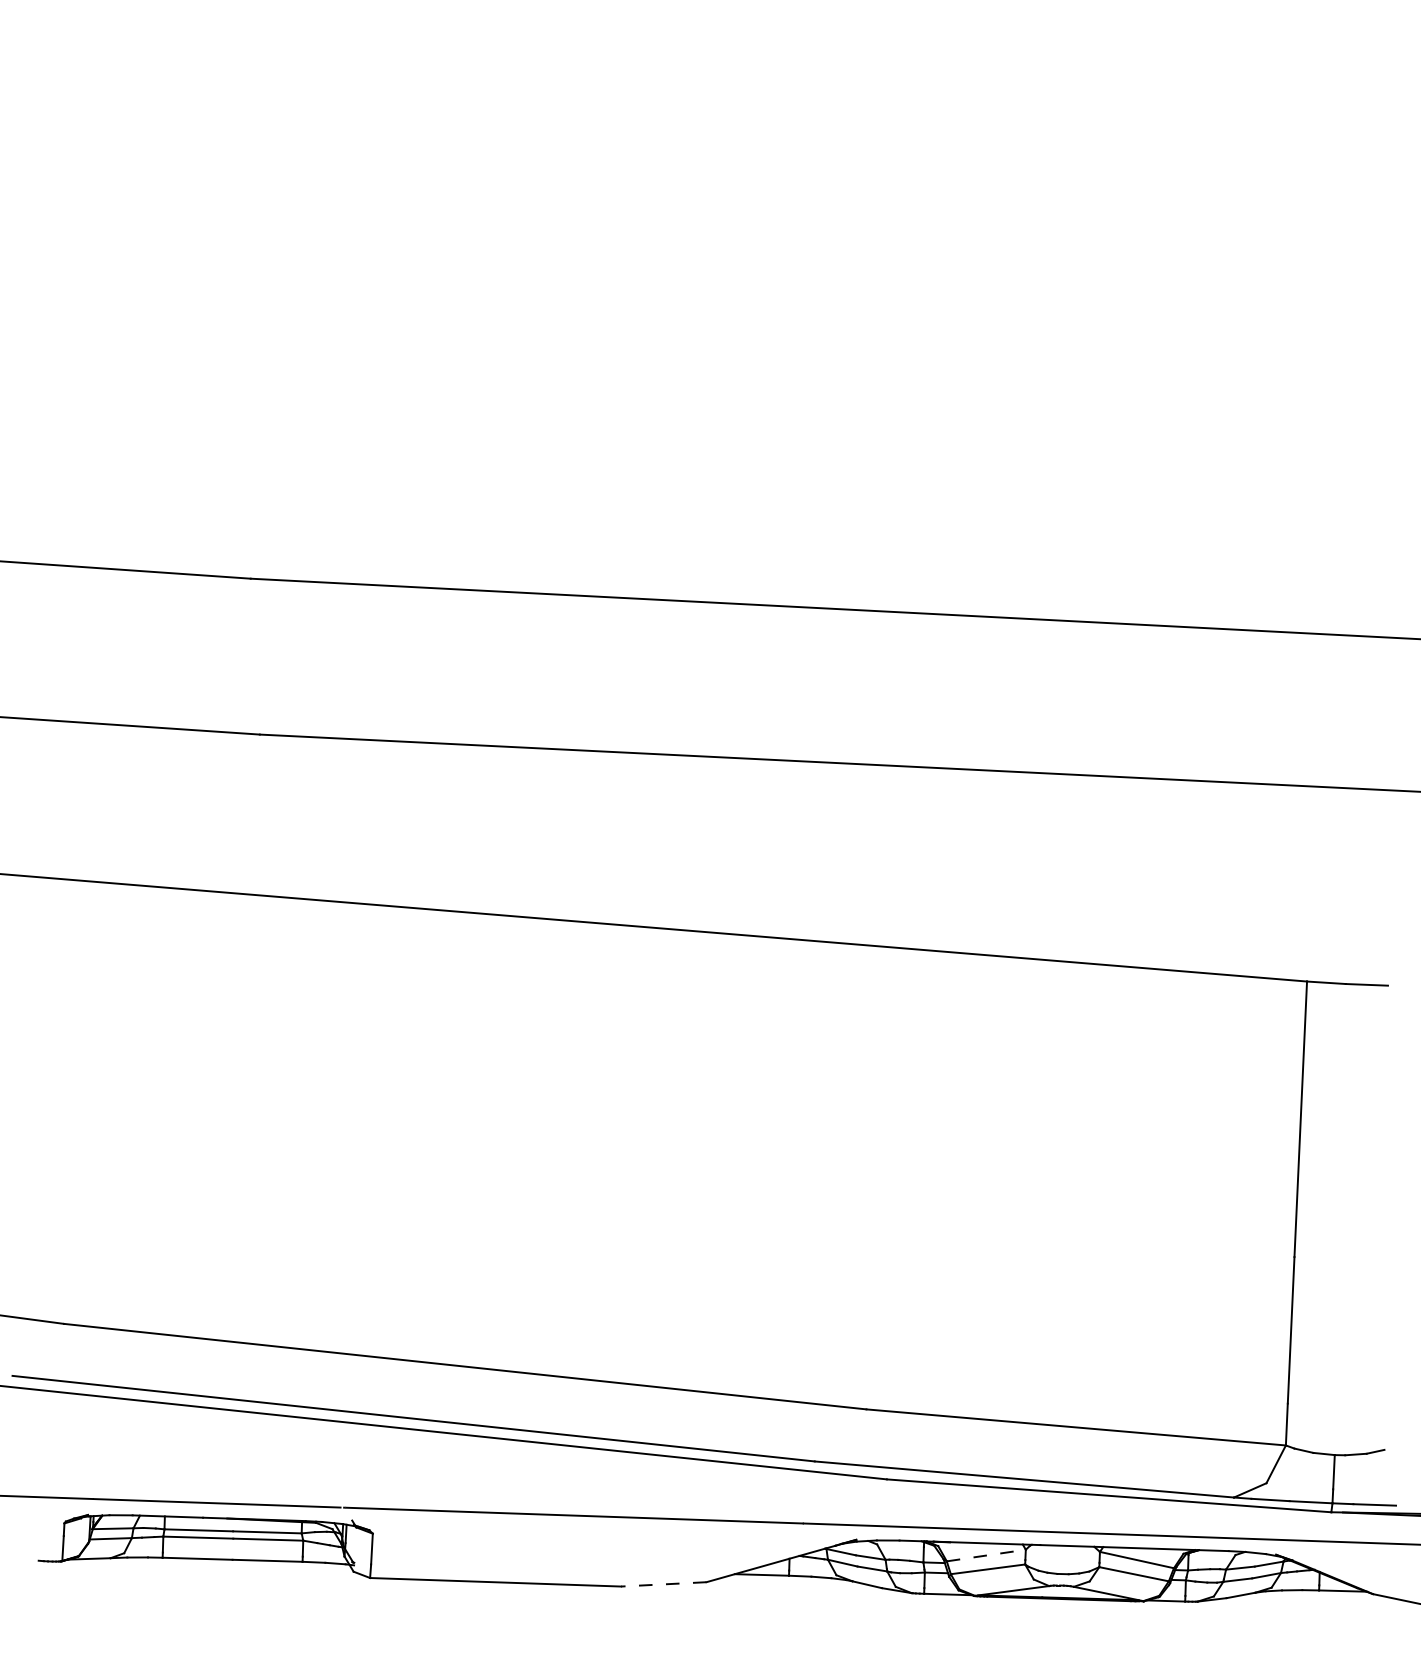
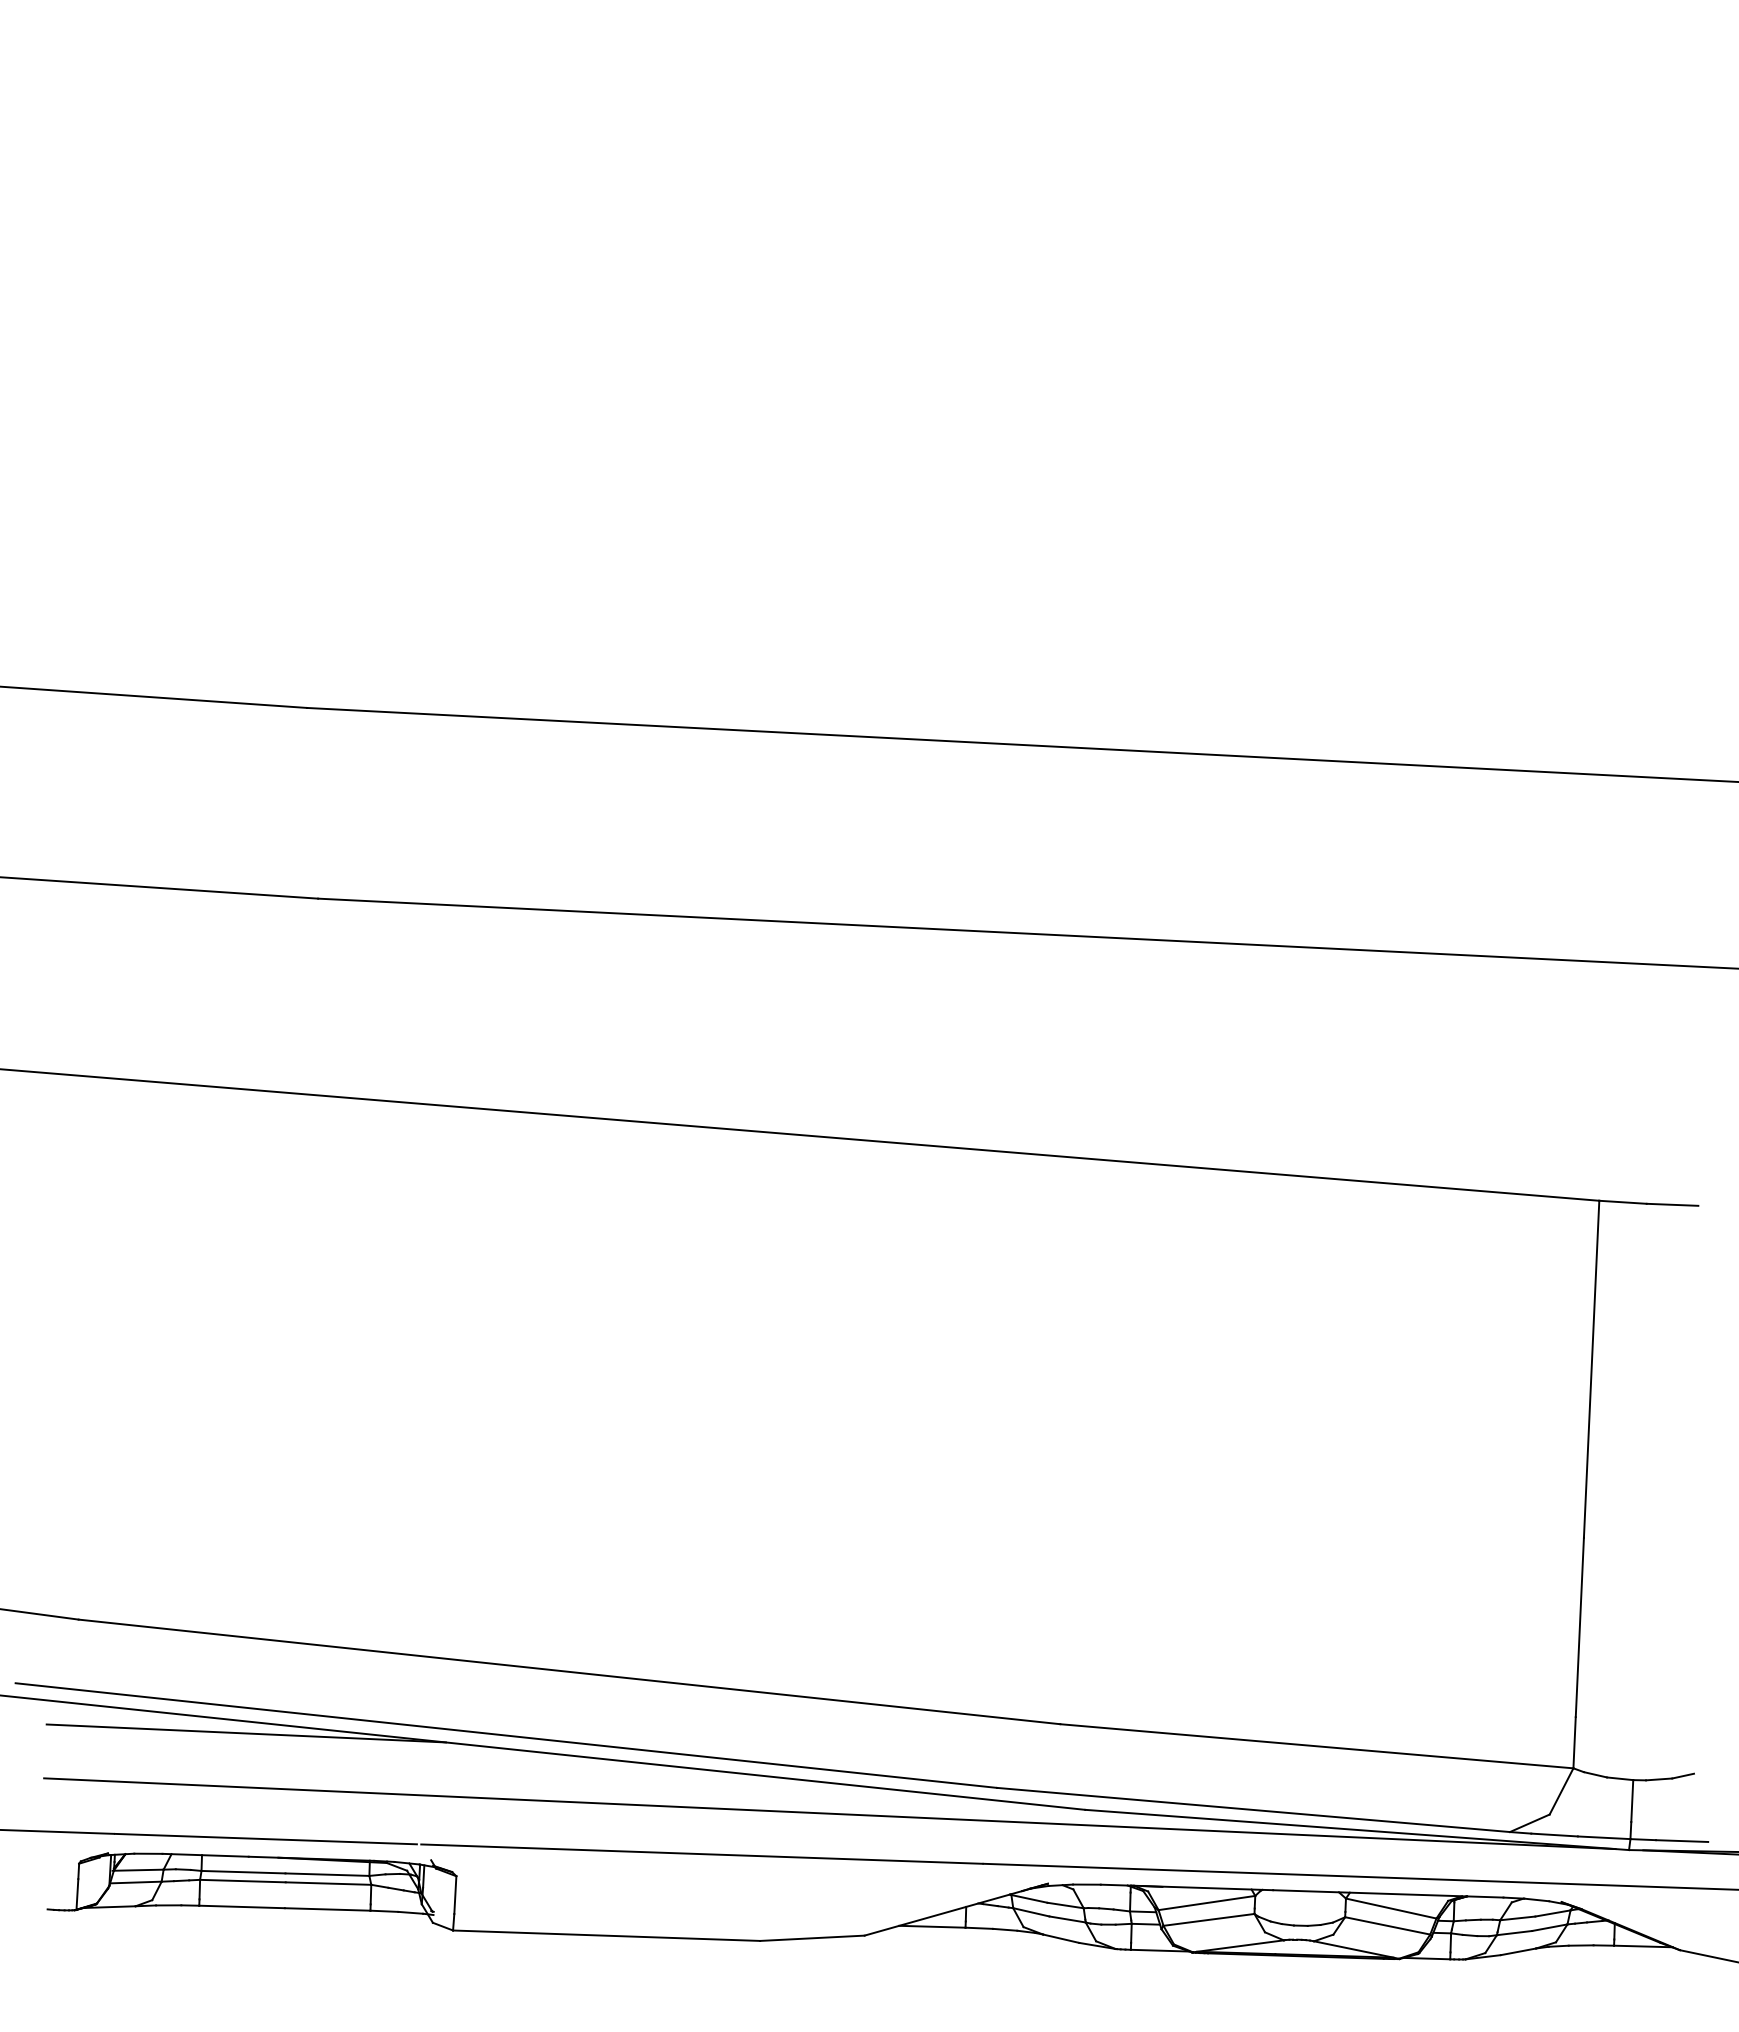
line: (200, 1416) -> (245, 1733), added
line: (677, 1482) -> (829, 1813), added
line: (985, 1555) -> (1206, 1903), dashed -> solid
line: (663, 1584) -> (811, 1938), dashed -> solid

